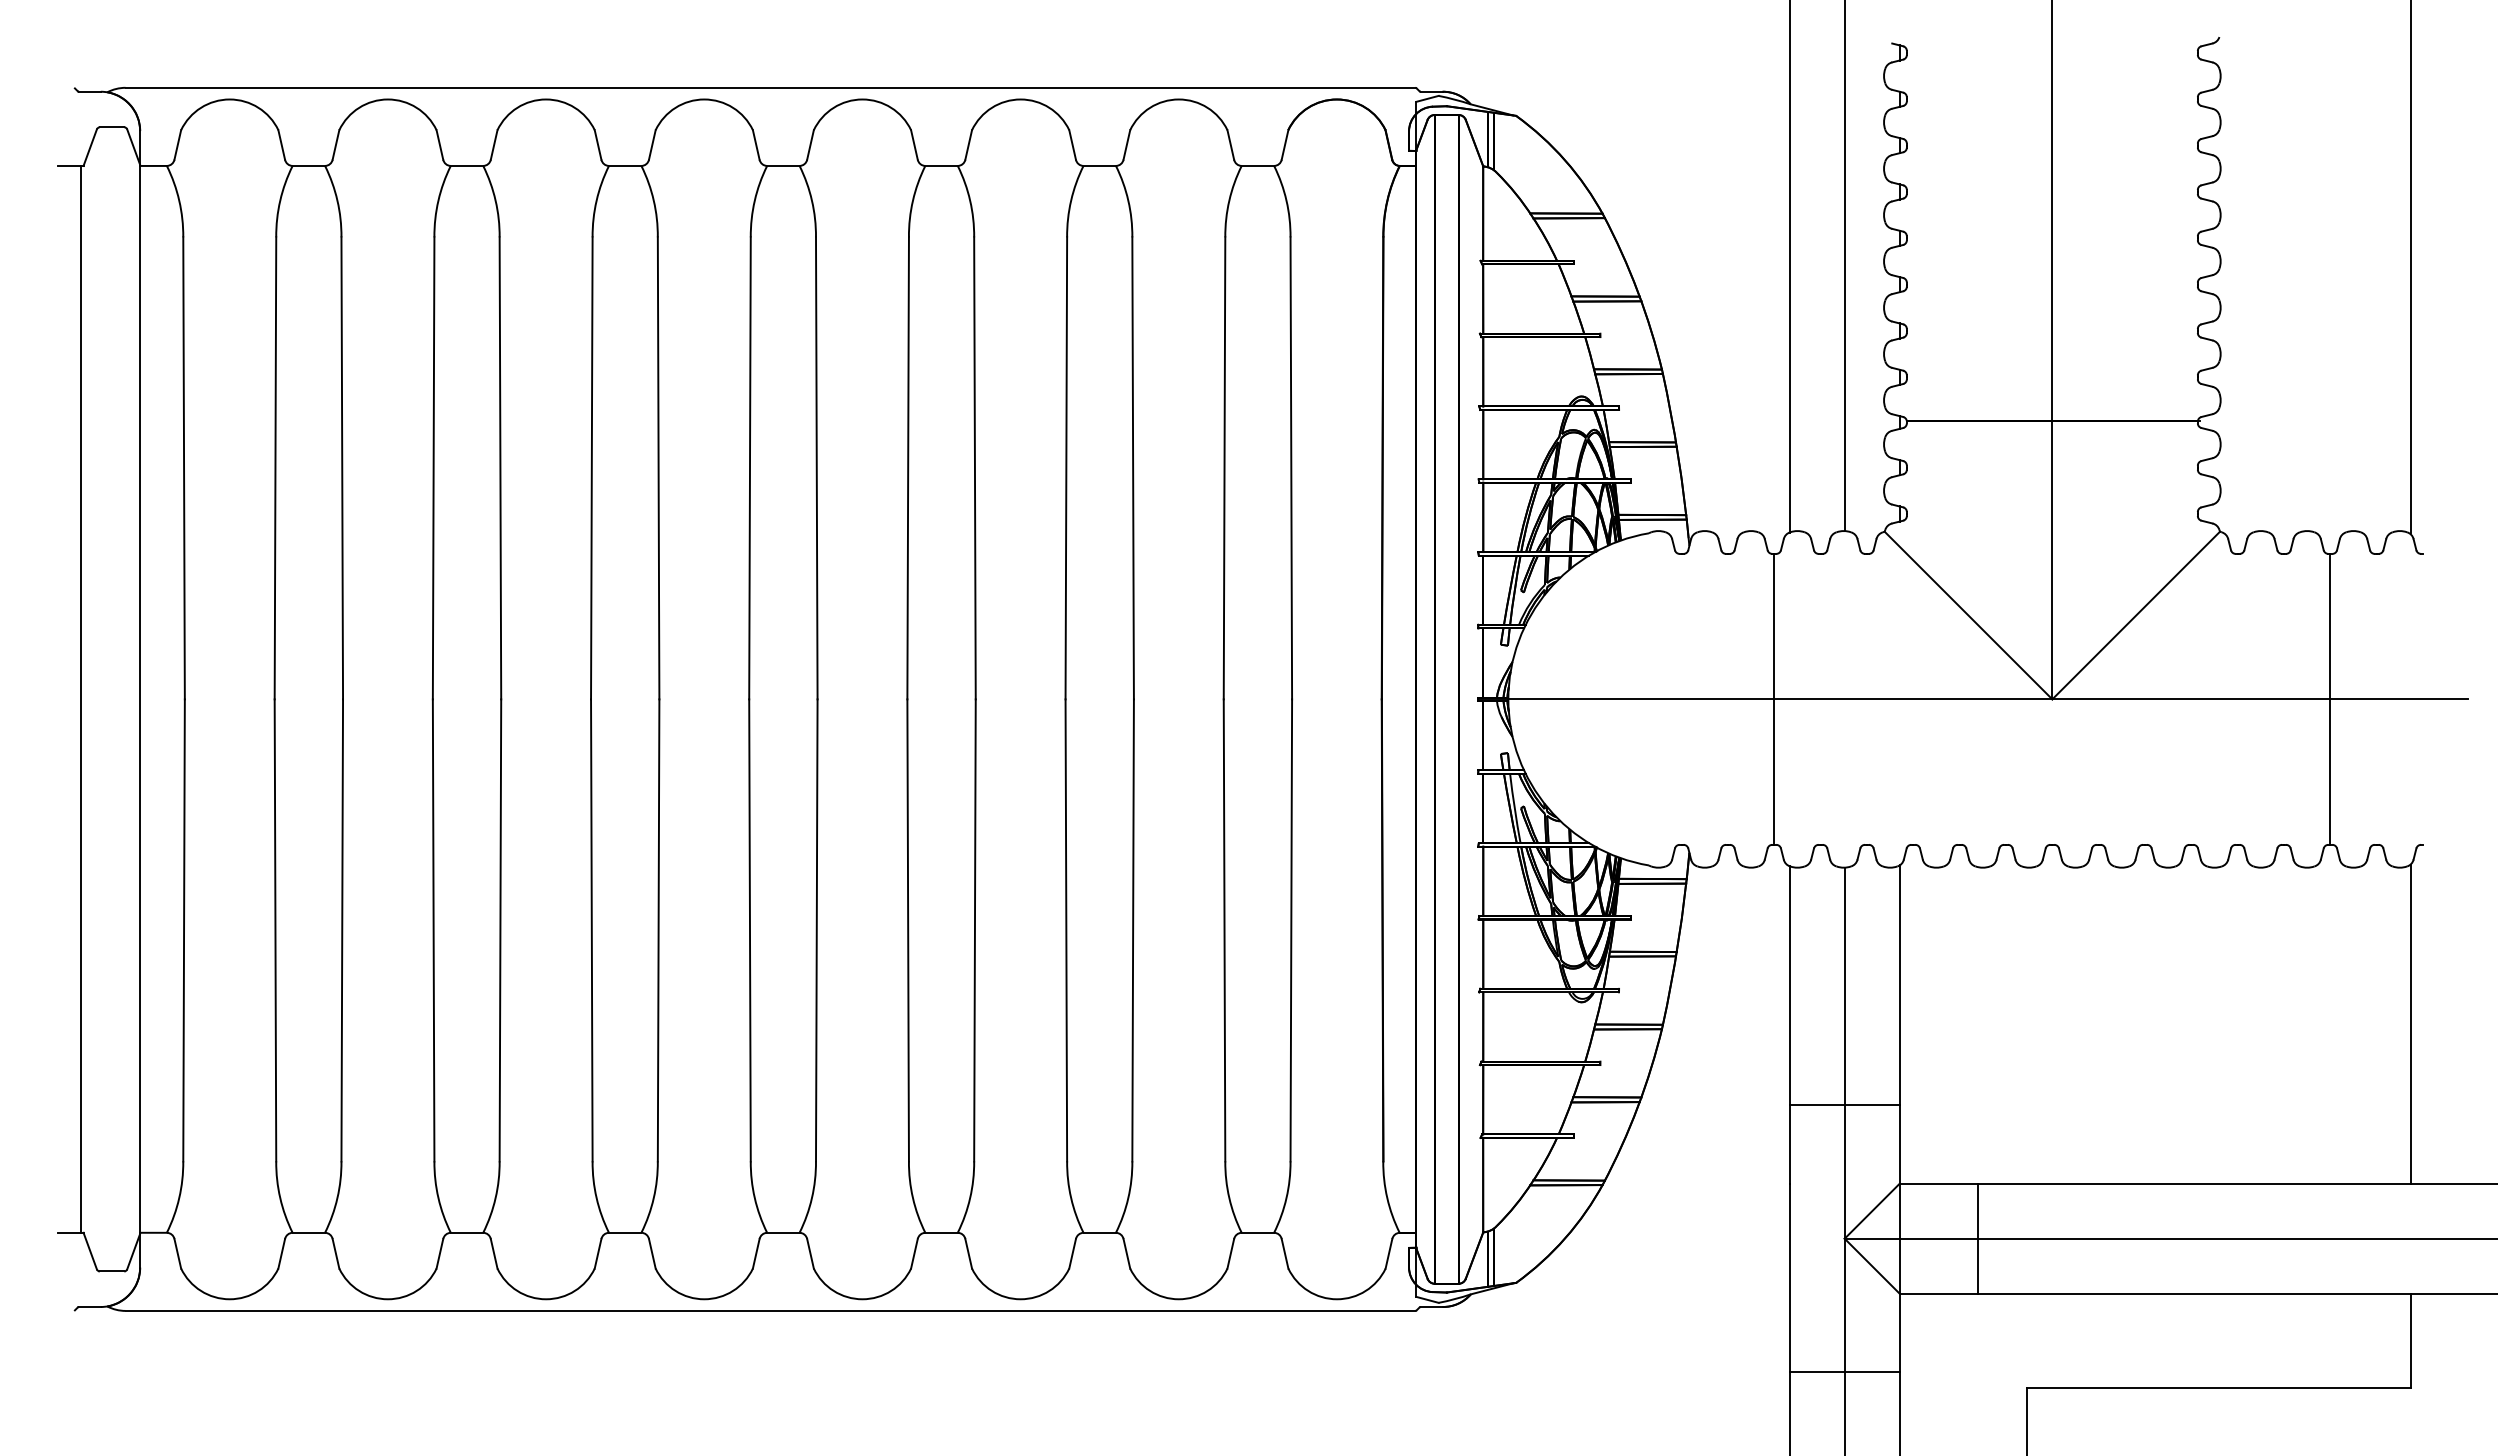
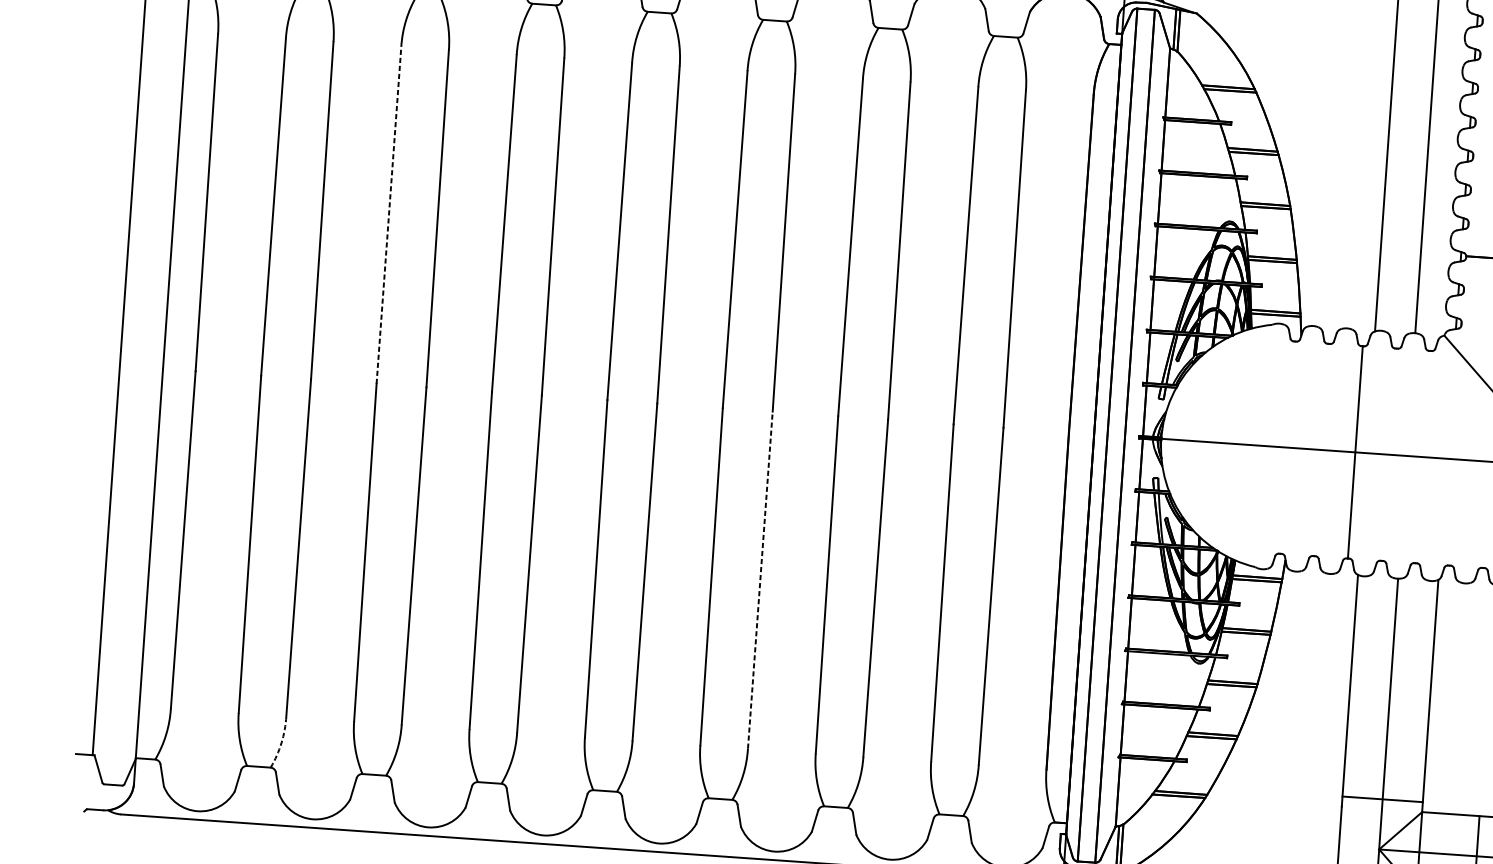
line: (433, 467) -> (388, 214), solid -> dashed
line: (974, 929) -> (760, 579), solid -> dashed
line: (1844, 1105) -> (1382, 799), moved
arc: (337, 1198) -> (281, 743), solid -> dashed

